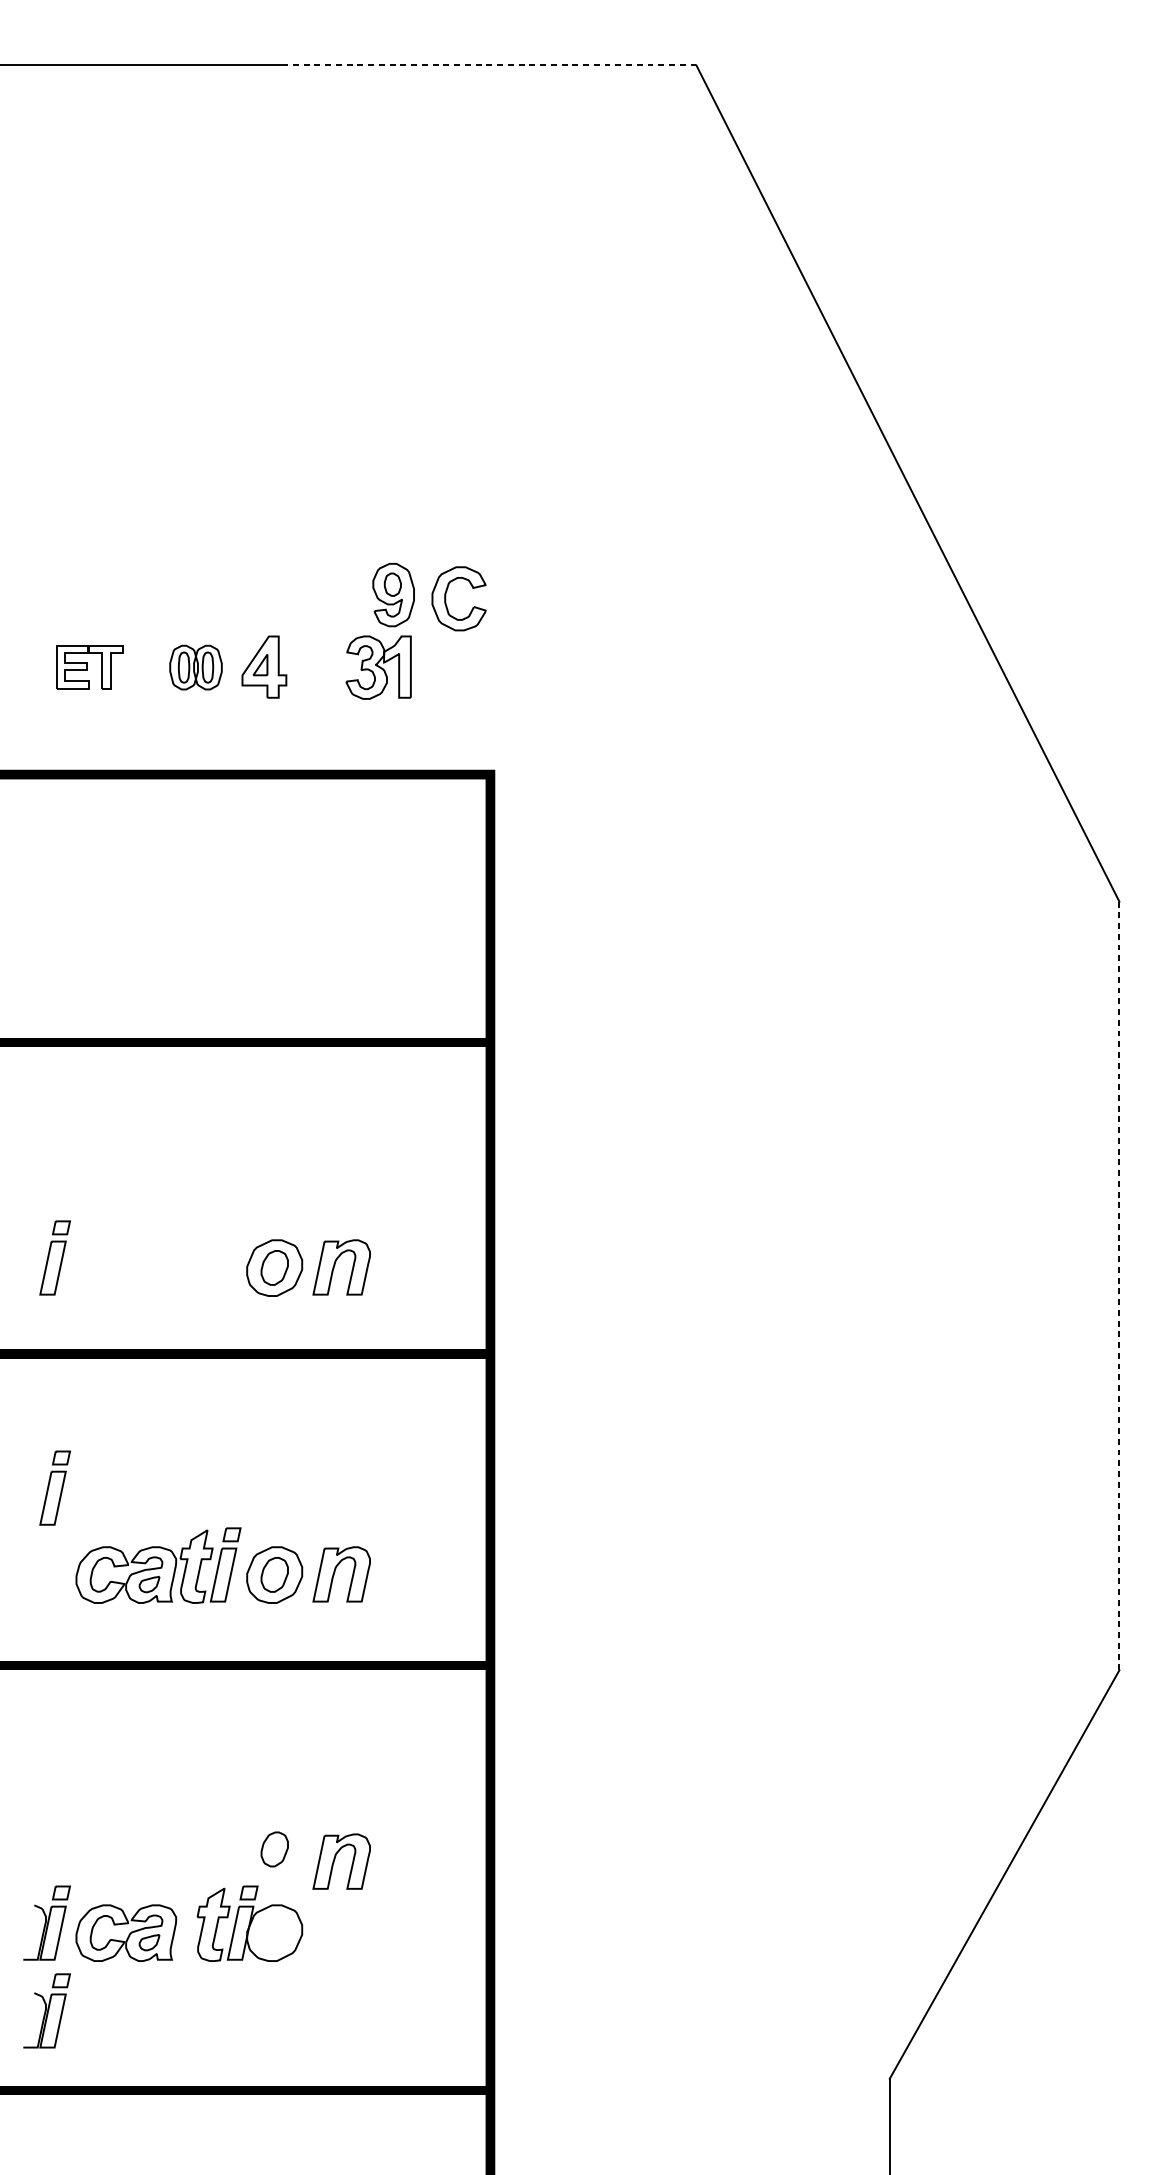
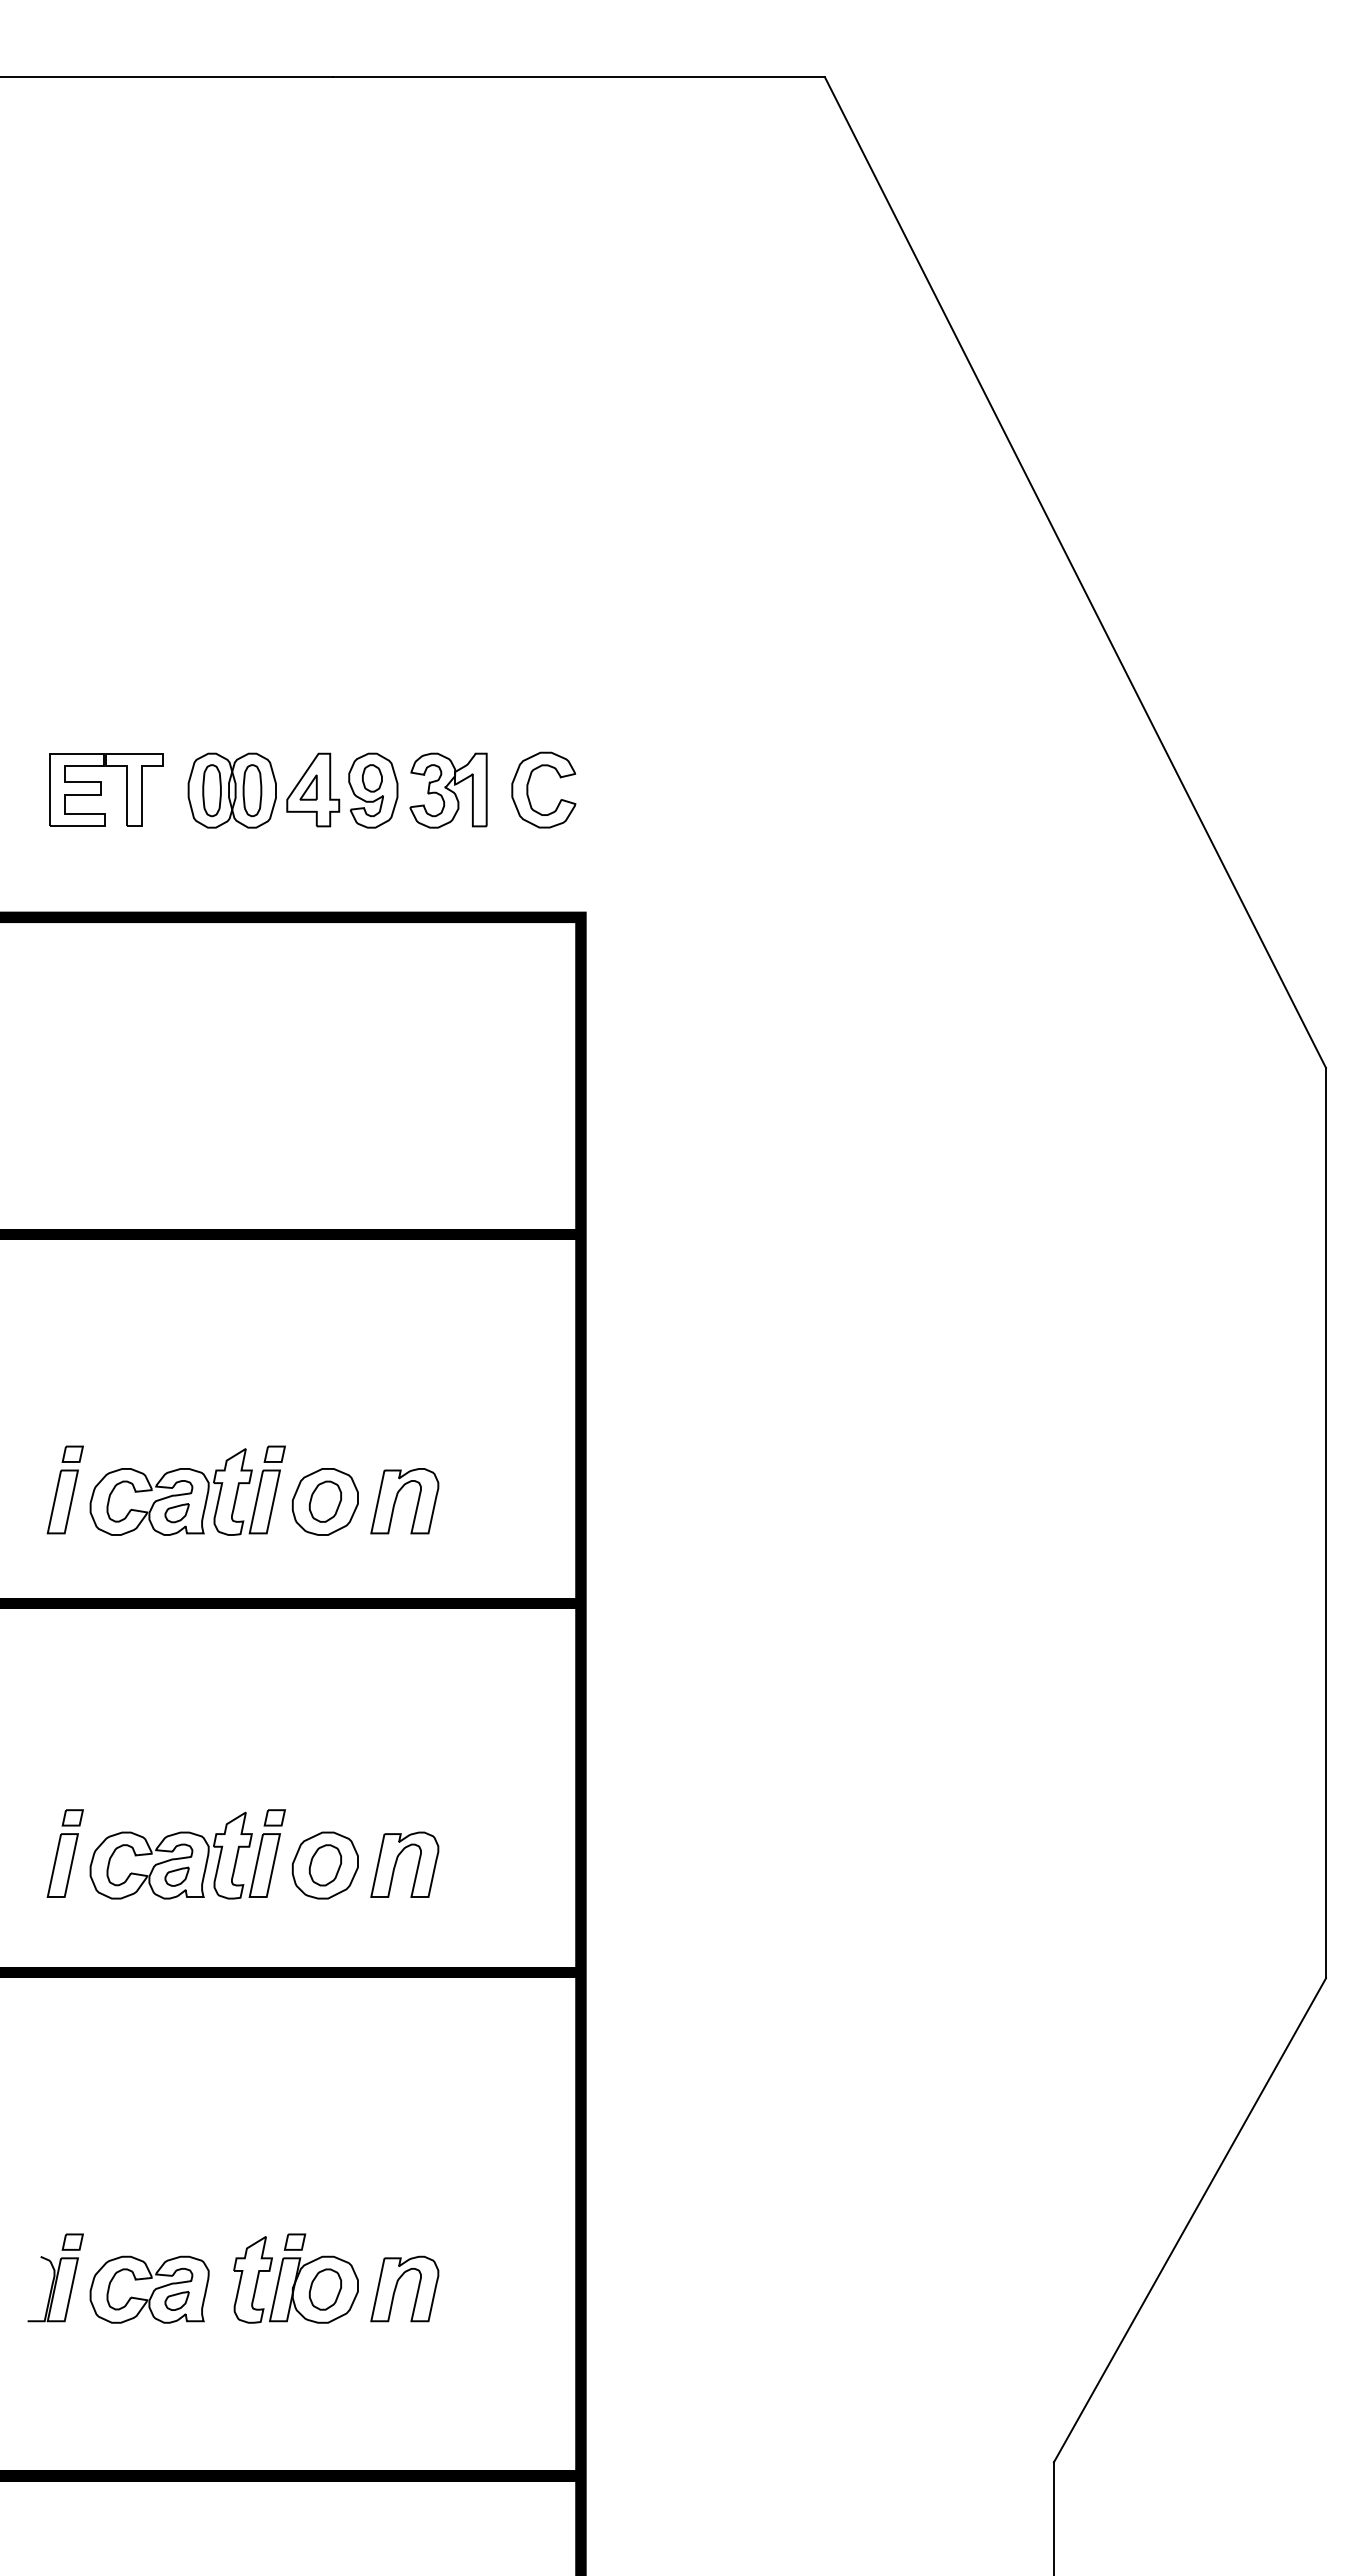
line: (488, 65) -> (578, 77), dashed -> solid
part: (393, 594) -> (373, 790), moved
part: (446, 598) -> (528, 789), moved
part: (89, 666) -> (106, 789), size x1.43
part: (195, 667) -> (231, 790), size x1.43
part: (158, 1258) -> (187, 1490), added
line: (1118, 1285) -> (1325, 1522), dashed -> solid
part: (54, 1488) -> (64, 1853), moved
part: (273, 1849) -> (324, 2289), moved
part: (335, 1858) -> (397, 2285), moved
part: (46, 2010) -> (55, 2381), removed

